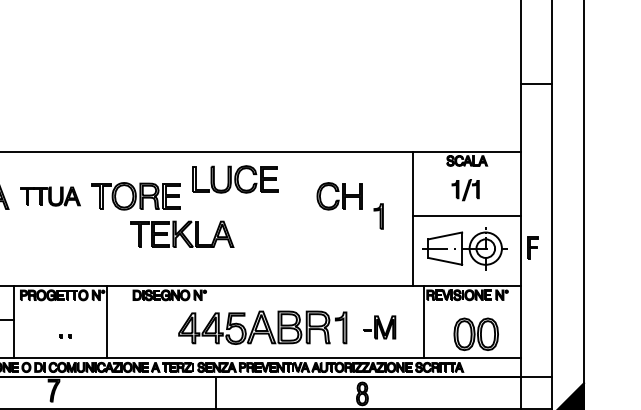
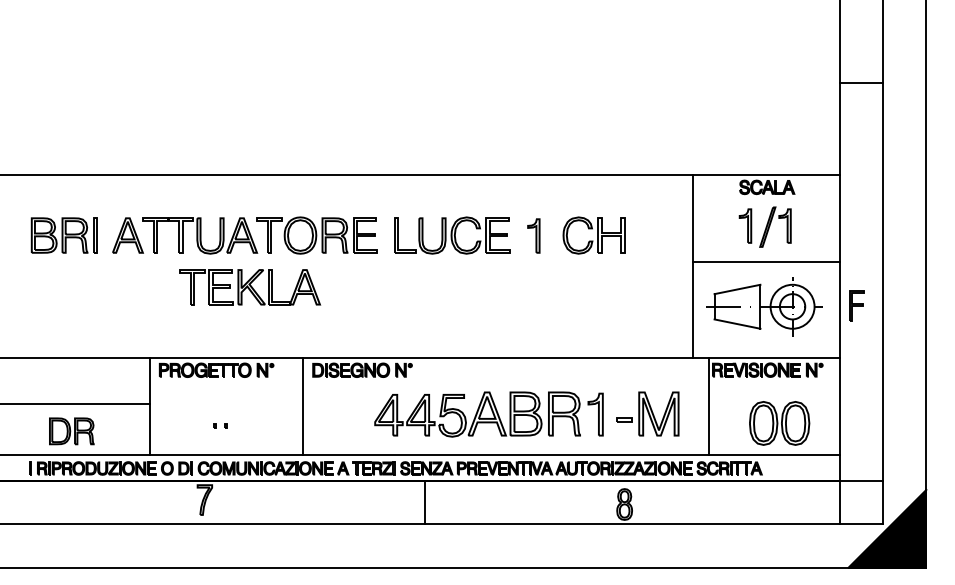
part: (235, 179) -> (452, 235), moved
part: (465, 189) -> (764, 226), size x1.43
part: (50, 196) -> (200, 235), size x1.43
part: (378, 216) -> (533, 235), moved
part: (182, 234) -> (250, 287), moved
line: (107, 321) -> (303, 406), moved
part: (379, 327) -> (647, 413), size x1.43

